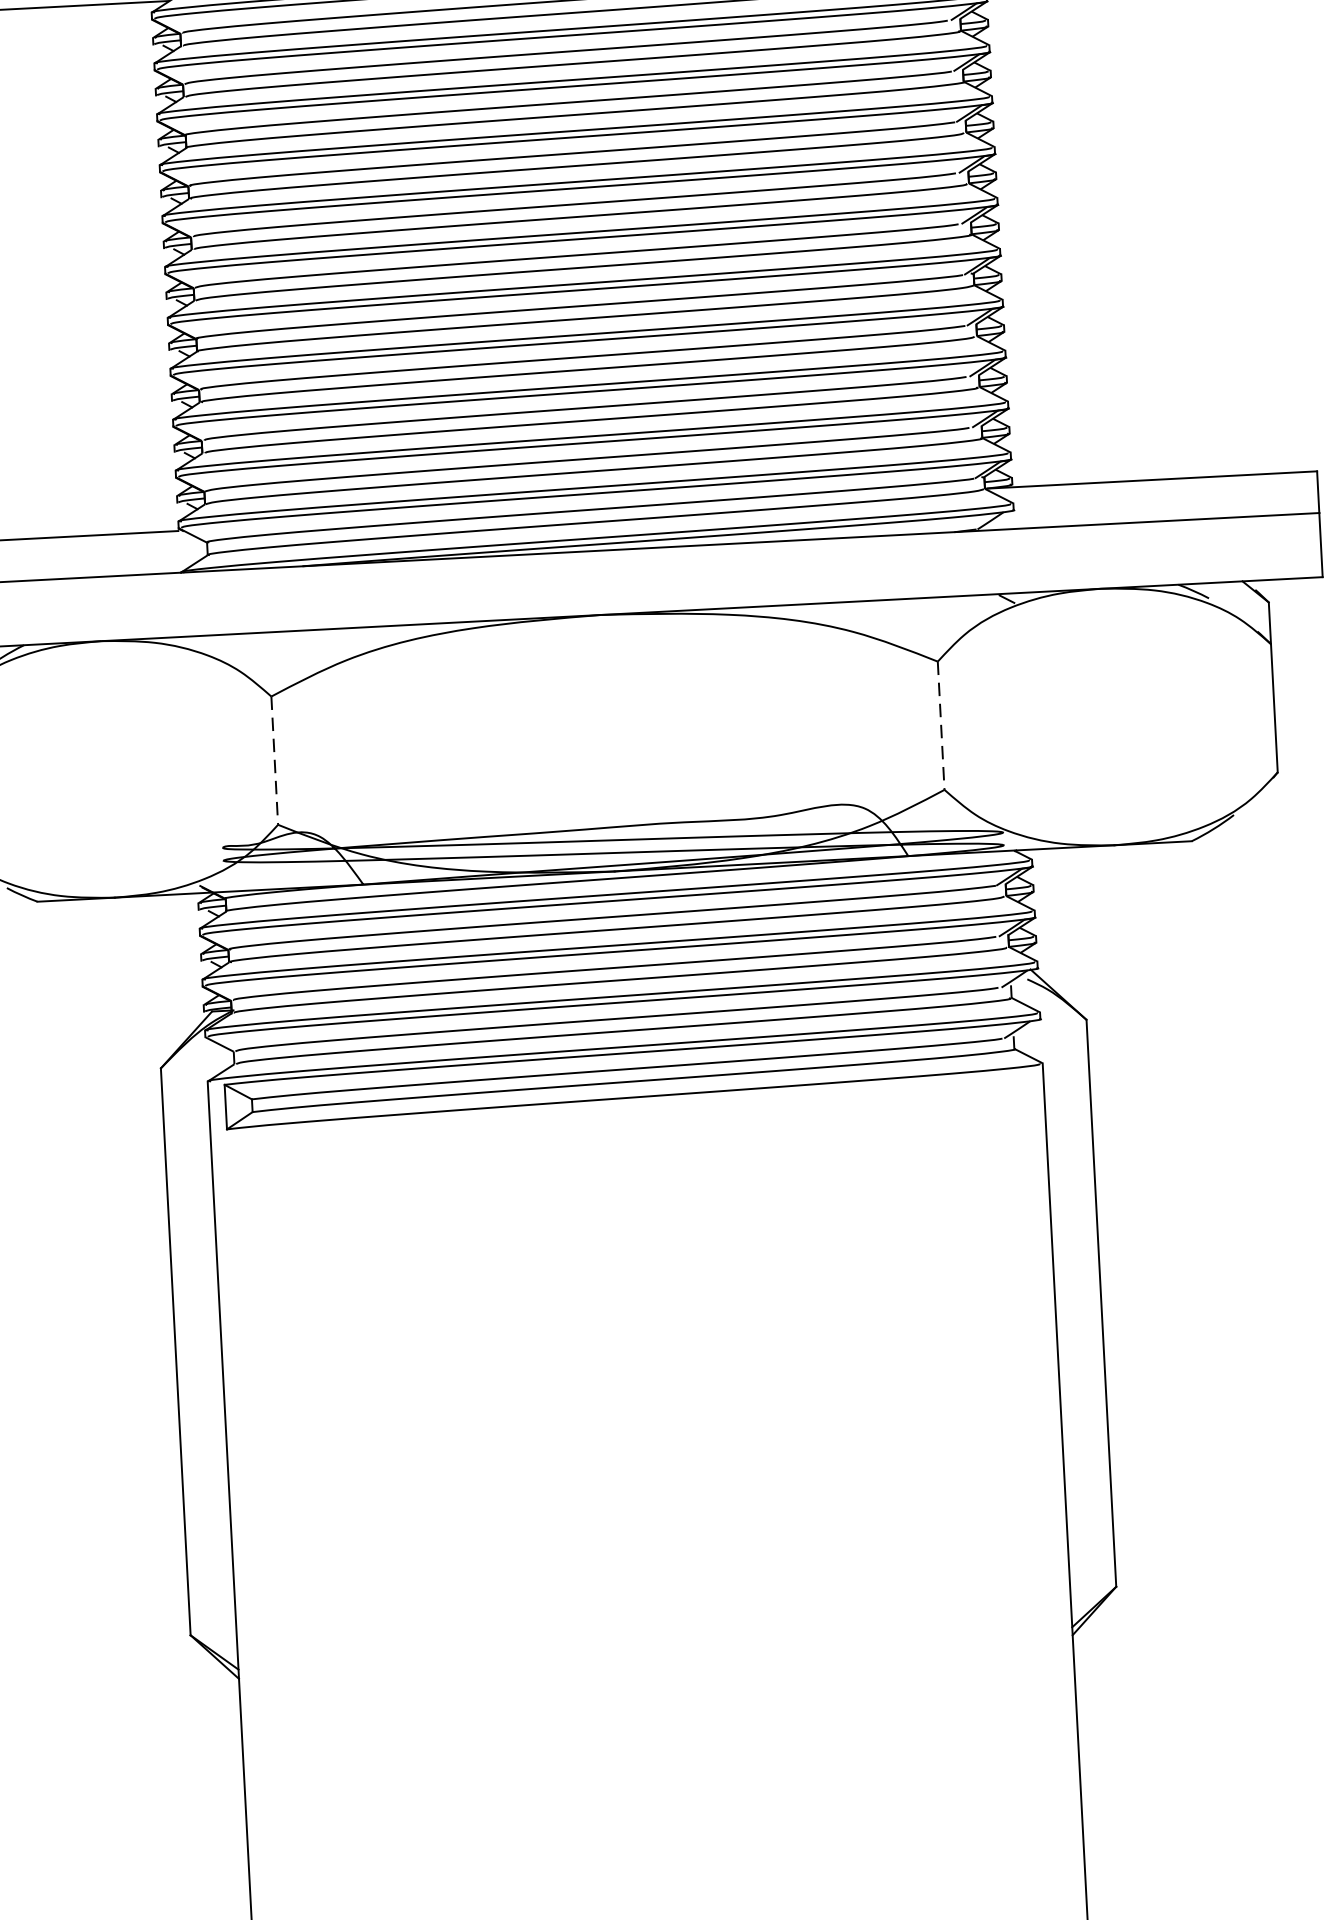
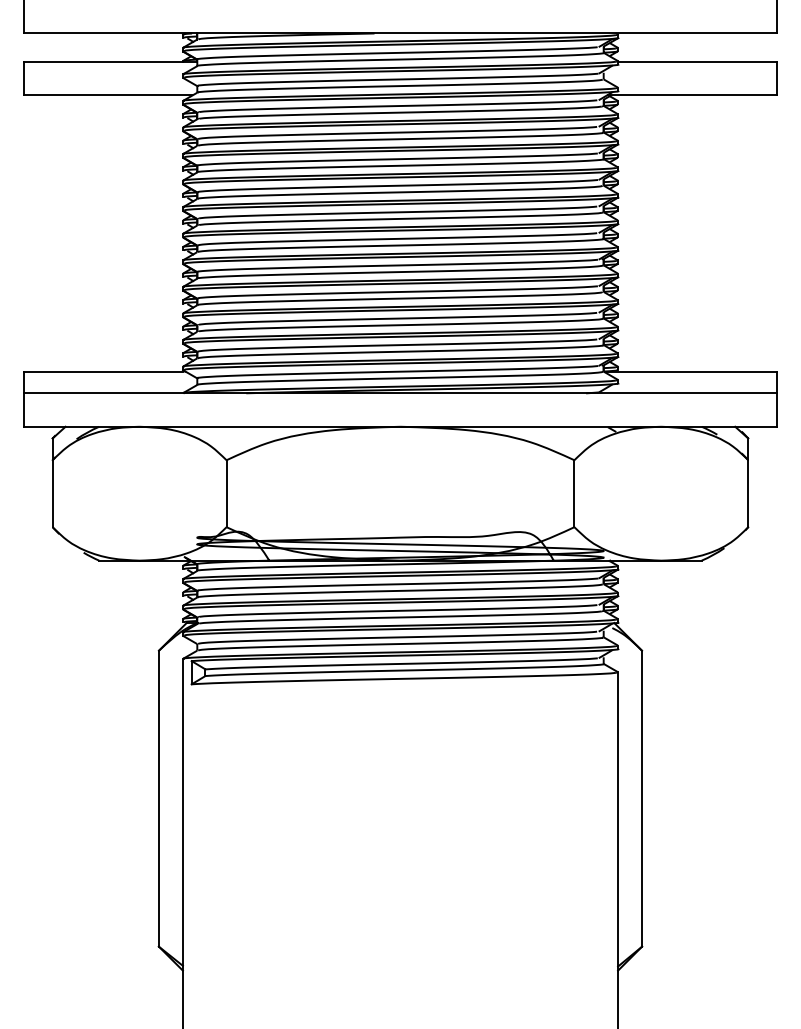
line: (941, 727) -> (574, 494), dashed -> solid
line: (274, 762) -> (226, 494), dashed -> solid

